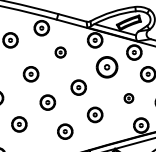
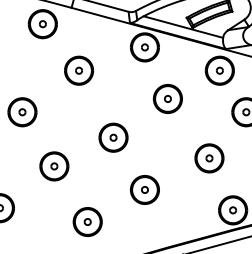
part: (60, 52) -> (78, 70), size x1.43
part: (107, 67) -> (168, 99), size x0.71
part: (128, 98) -> (208, 158), size x1.67

